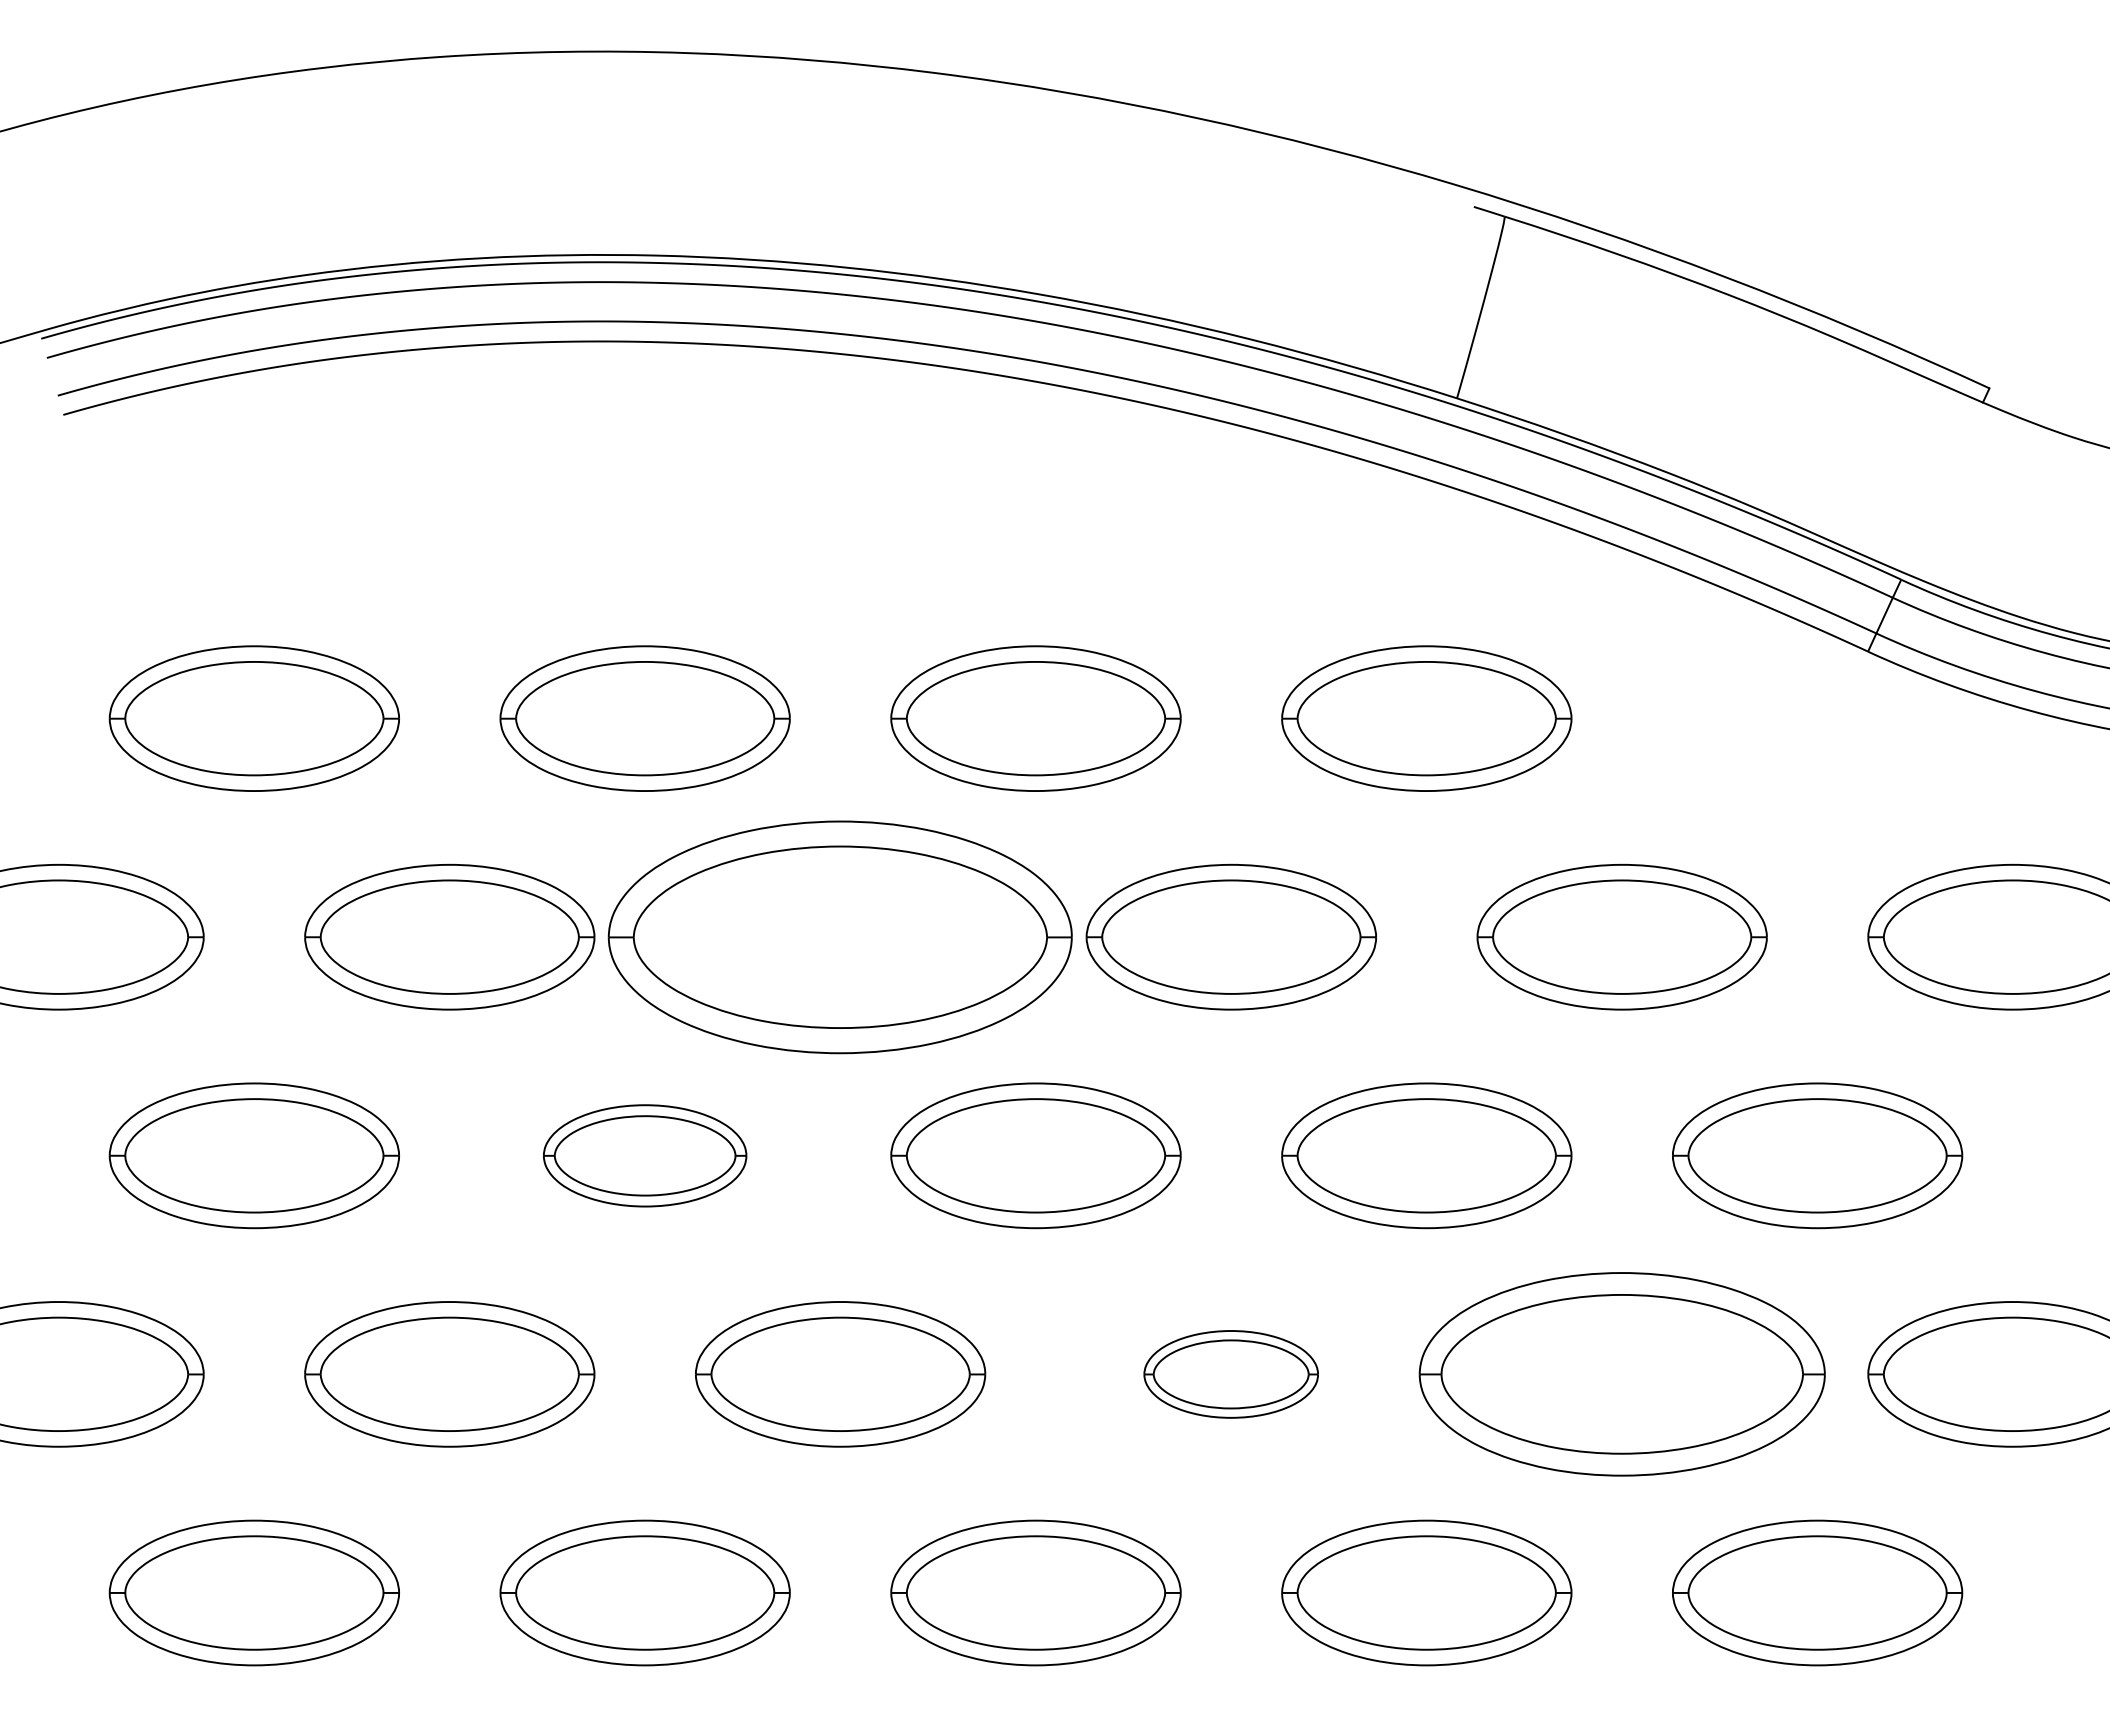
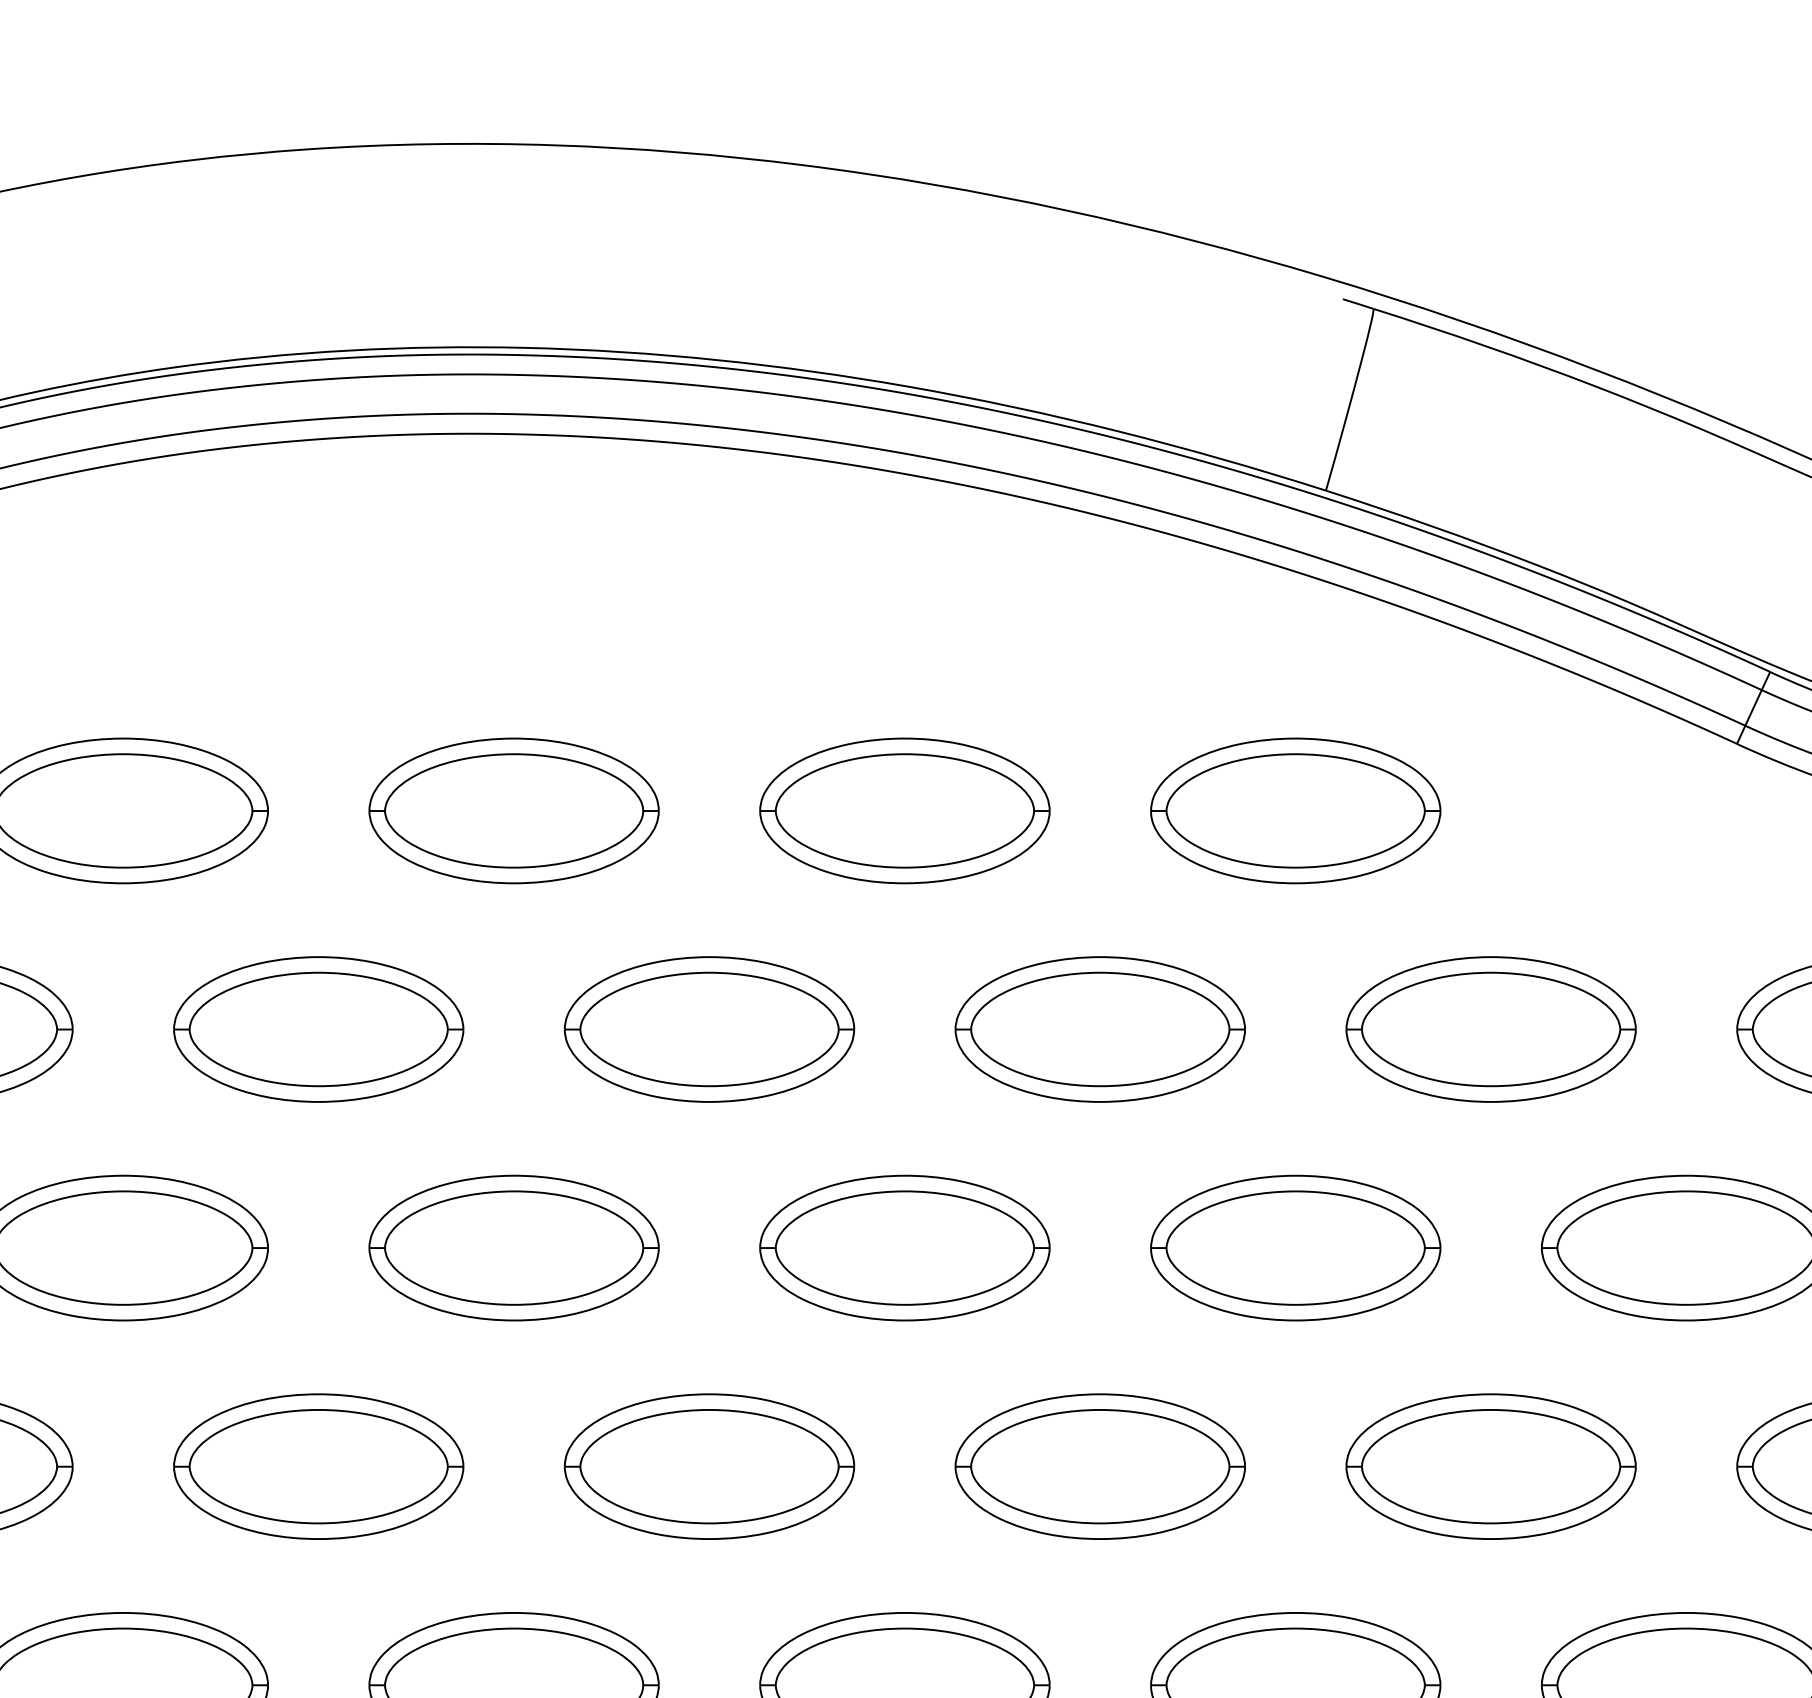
part: (840, 936) -> (709, 1028), size x0.62
part: (644, 1155) -> (513, 1247), size x1.43
part: (1230, 1374) -> (1099, 1466), size x1.67
part: (1621, 1374) -> (1490, 1466), size x0.71

